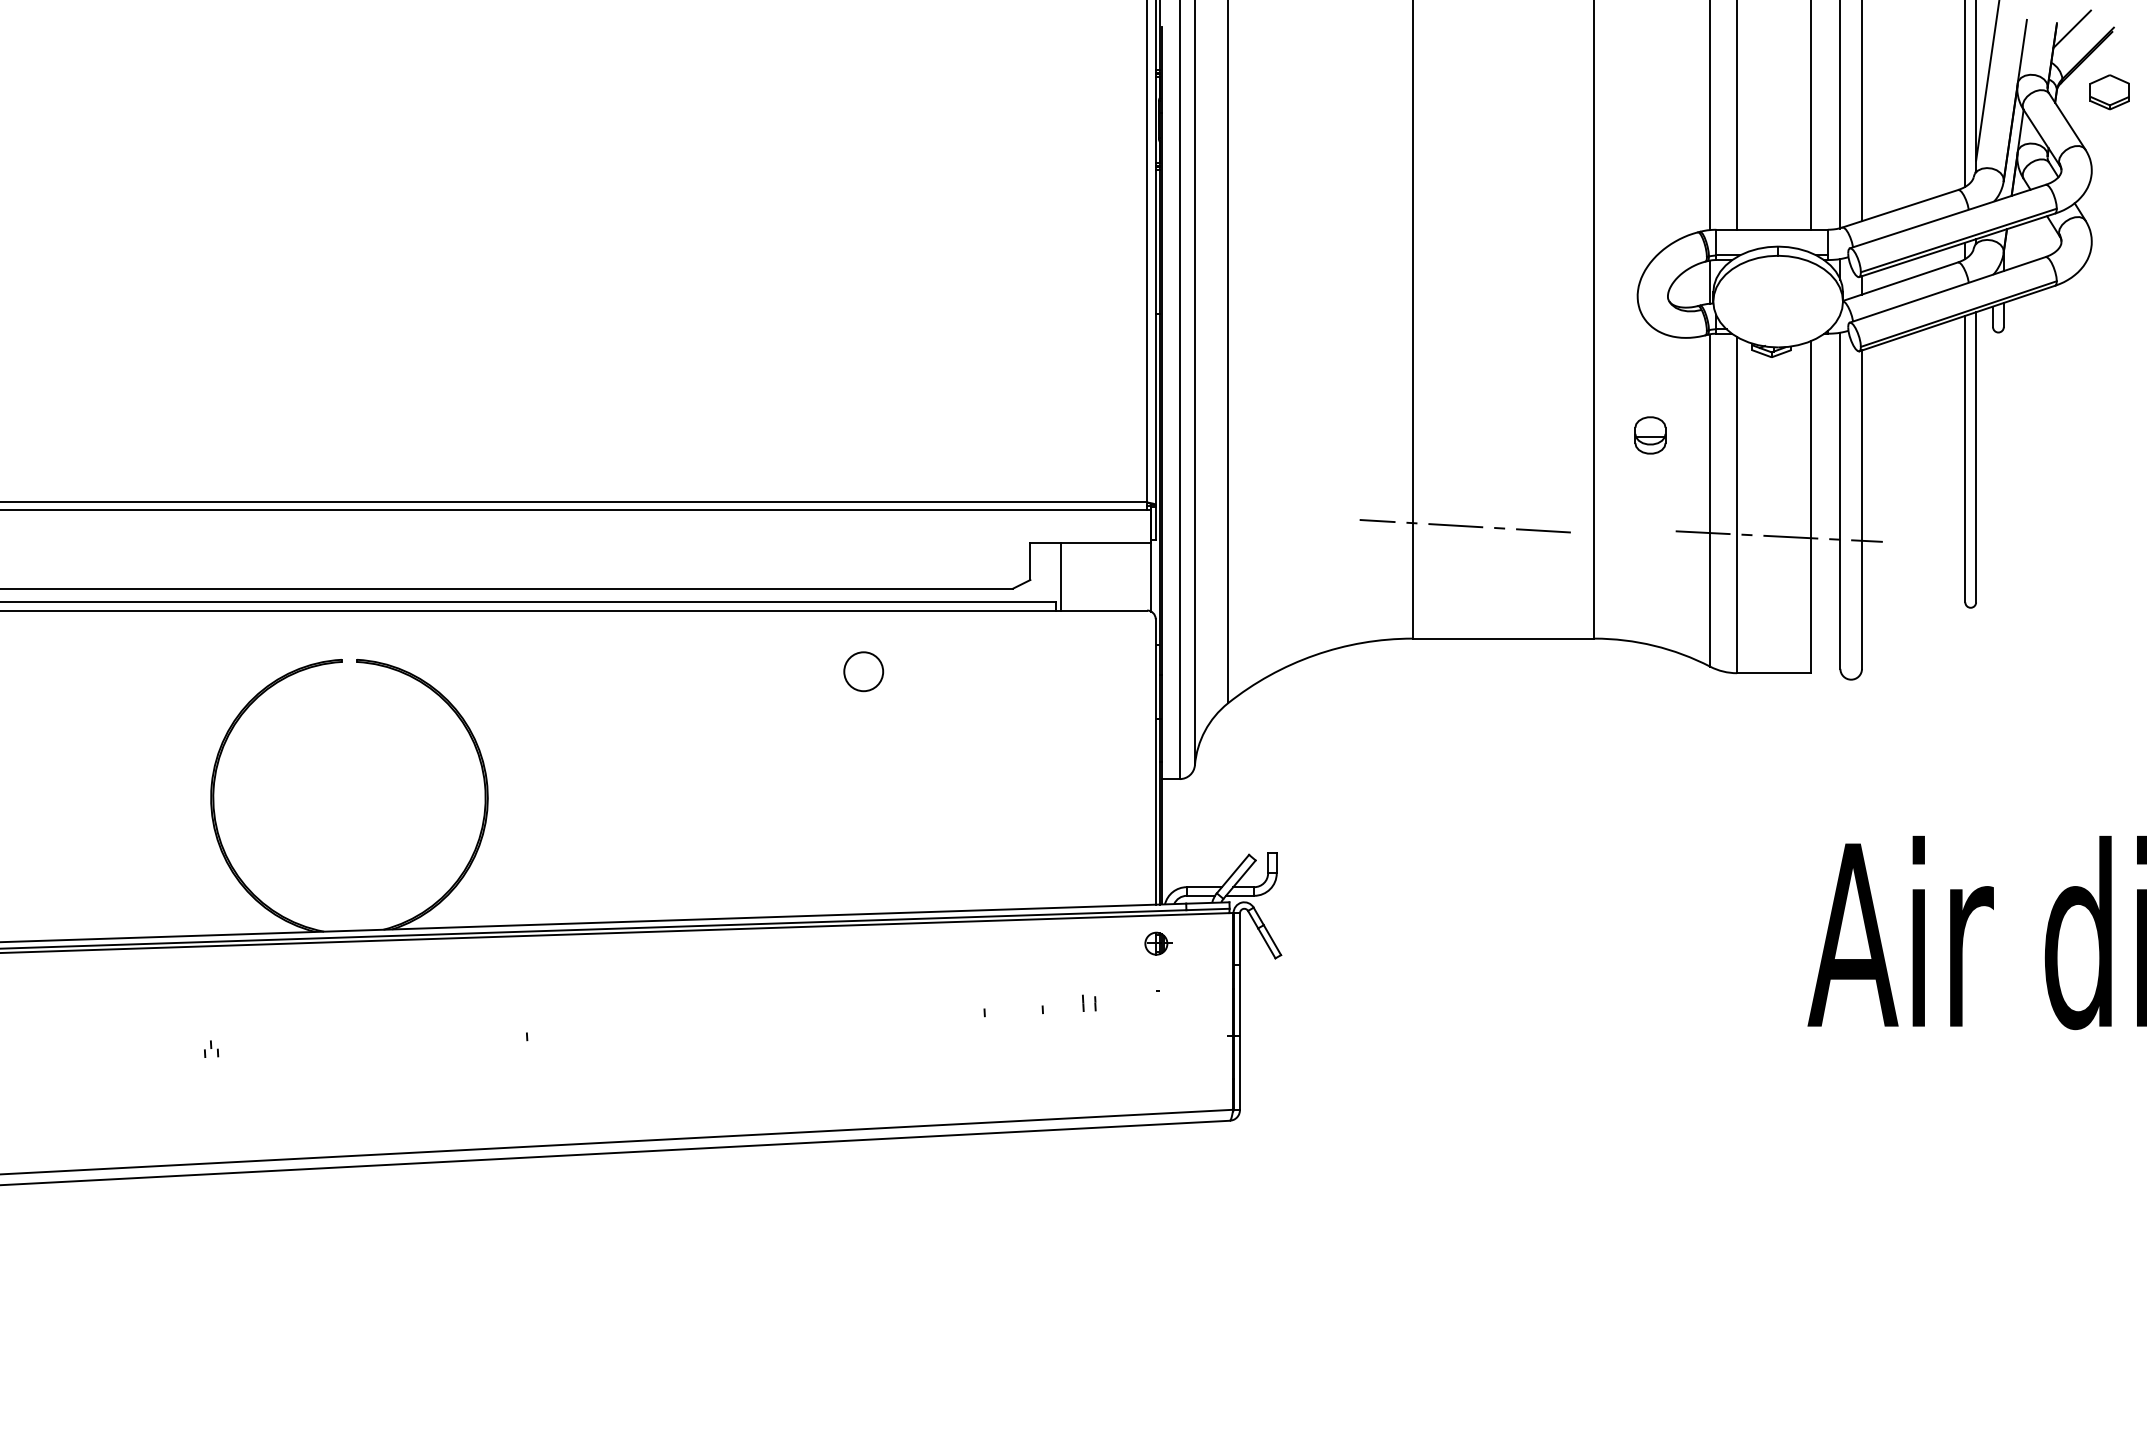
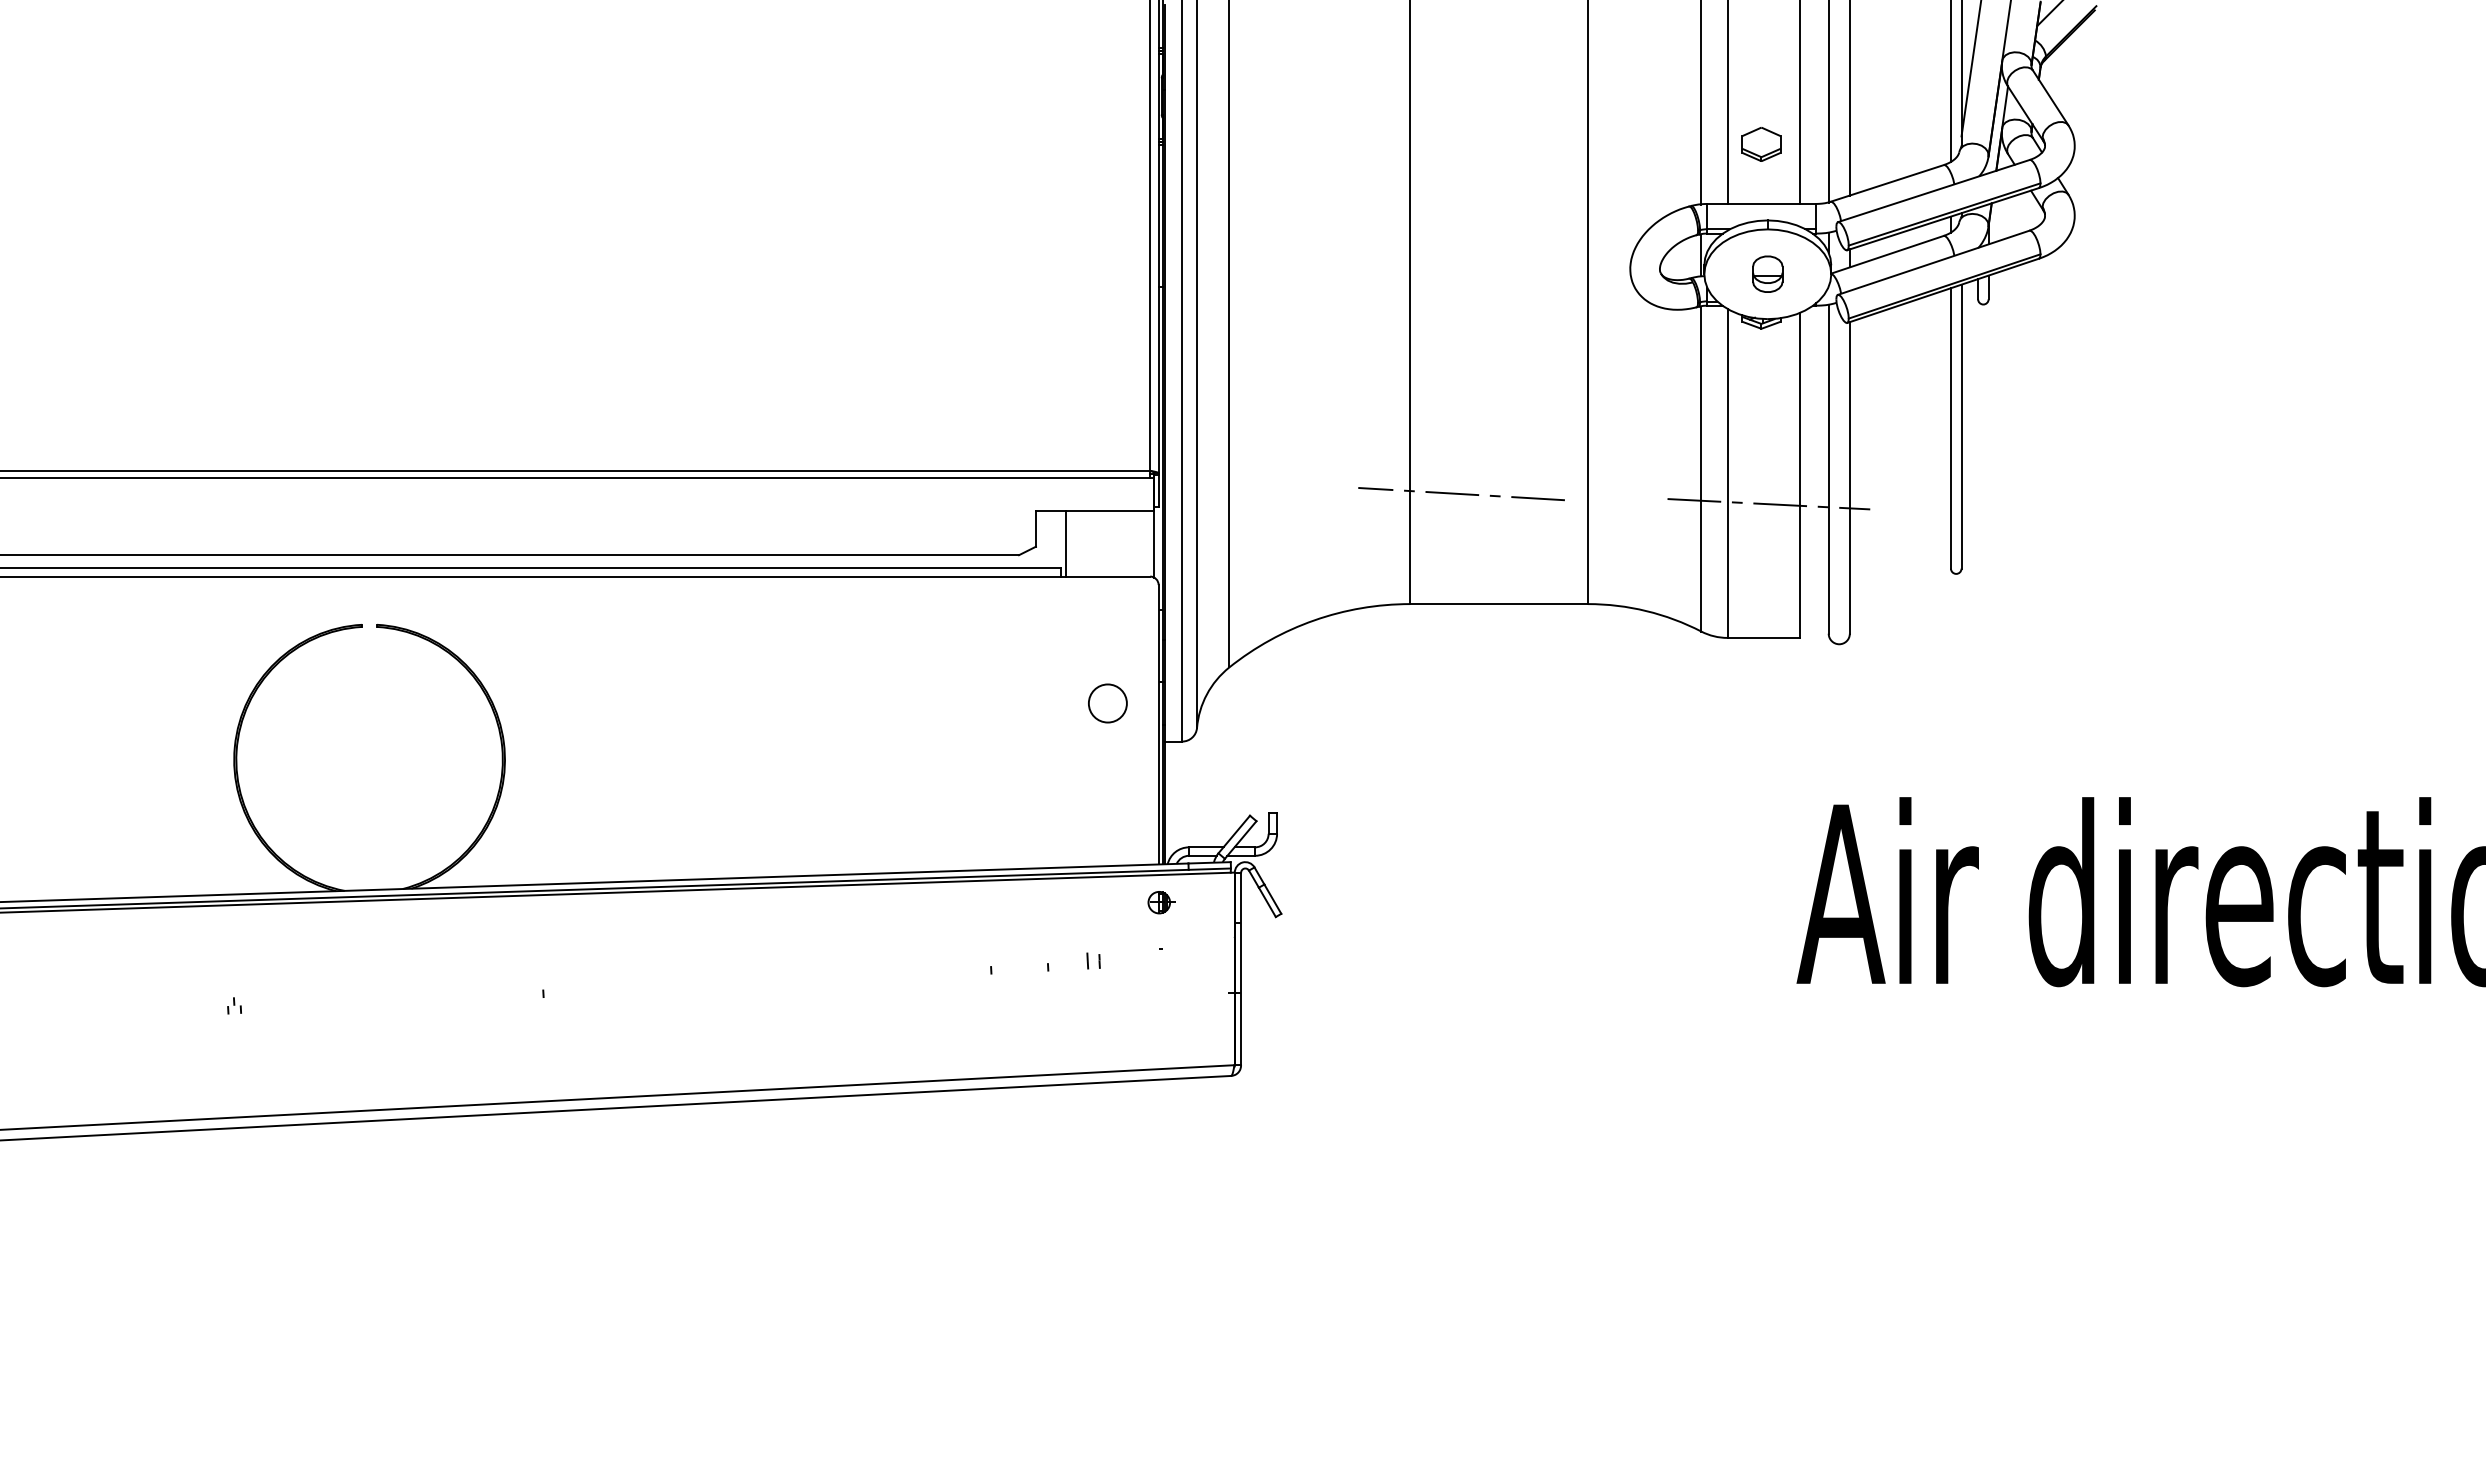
part: (2109, 92) -> (1761, 144), moved
part: (1650, 434) -> (1767, 273), moved
circle: (863, 671) -> (1107, 703), moved

